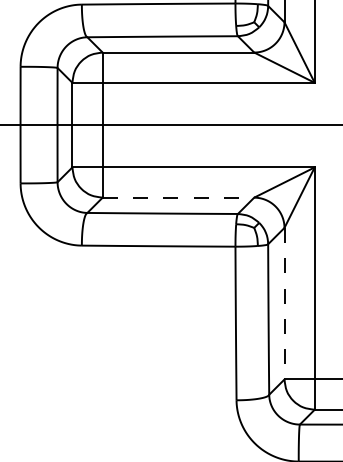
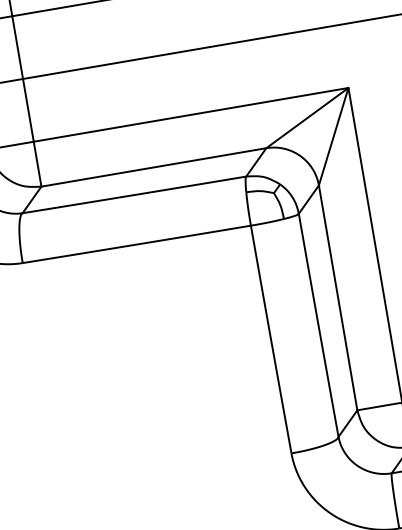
line: (178, 197) -> (153, 167), dashed -> solid
line: (284, 303) -> (338, 297), dashed -> solid

